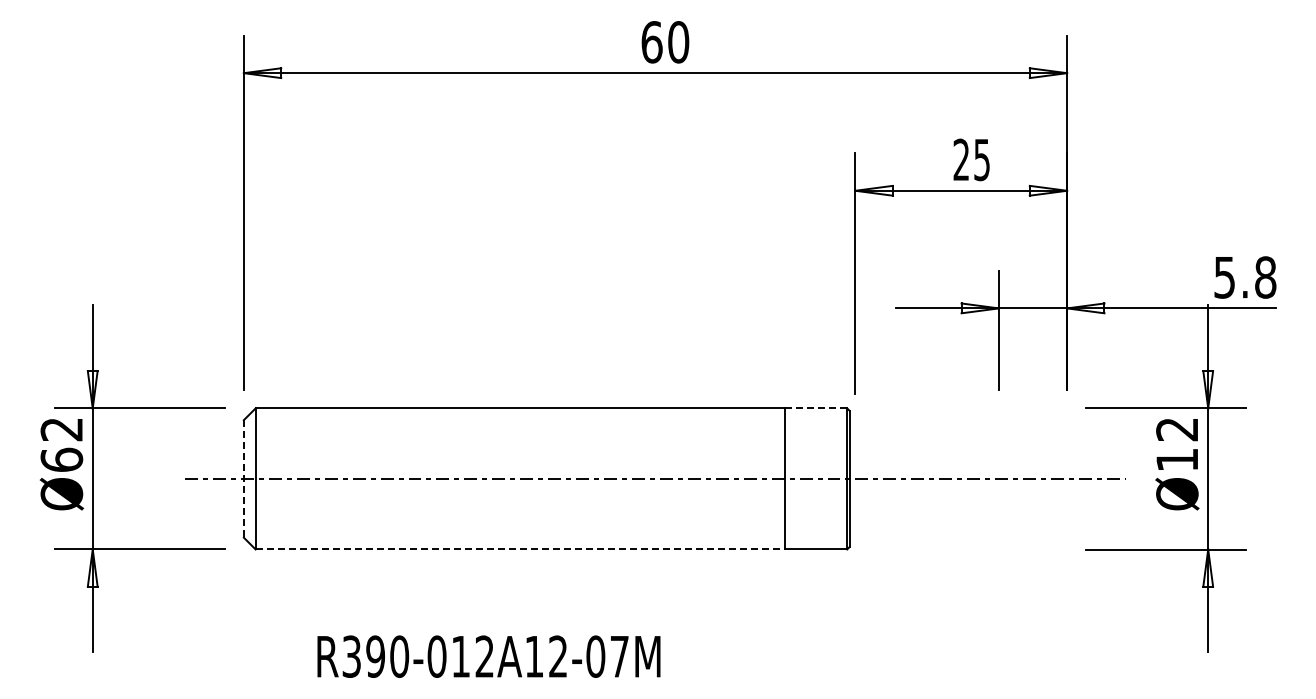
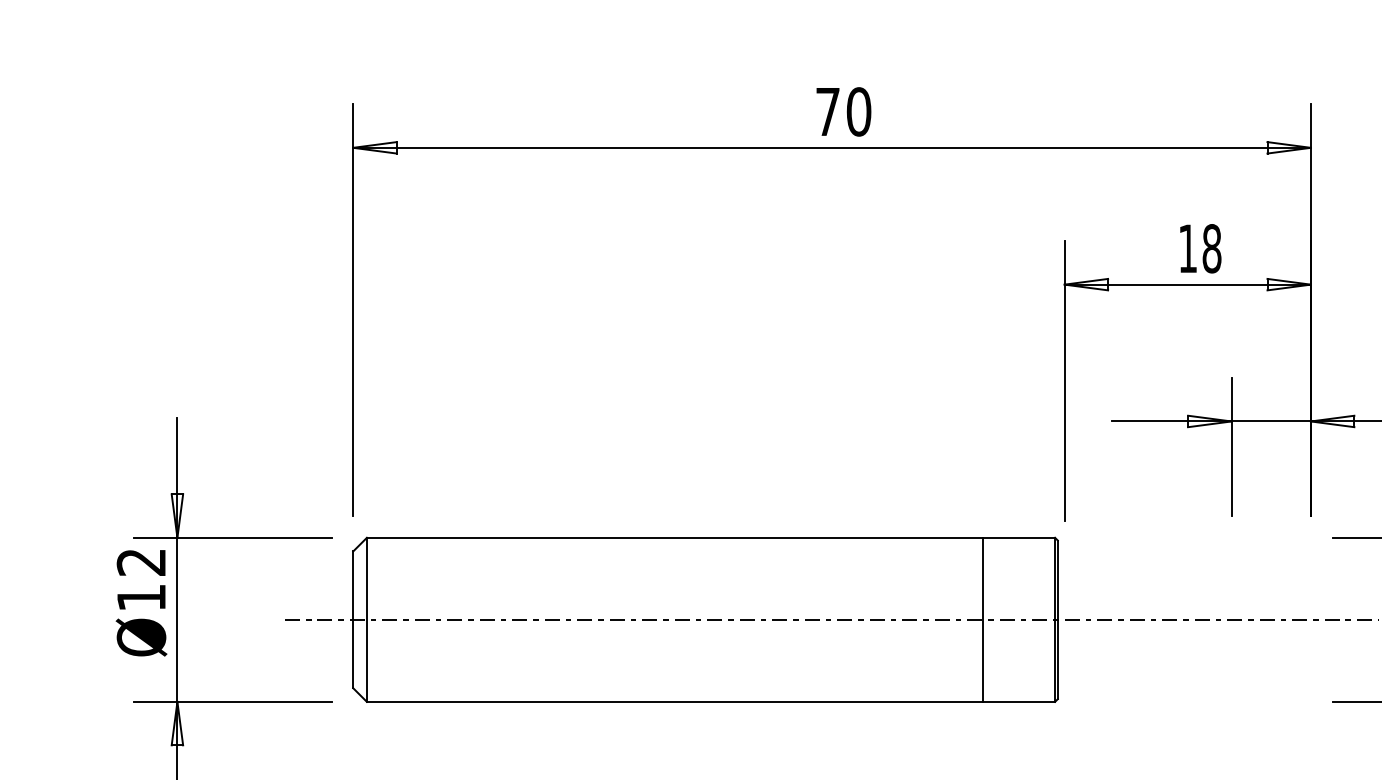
text: (651, 42) -> (827, 112), 60 -> 70
text: (971, 159) -> (1199, 248), 25 -> 18
line: (815, 408) -> (1018, 537), dashed -> solid
text: (61, 459) -> (141, 597), Ø62 -> Ø12
line: (243, 478) -> (352, 619), dashed -> solid
line: (520, 549) -> (675, 701), dashed -> solid

